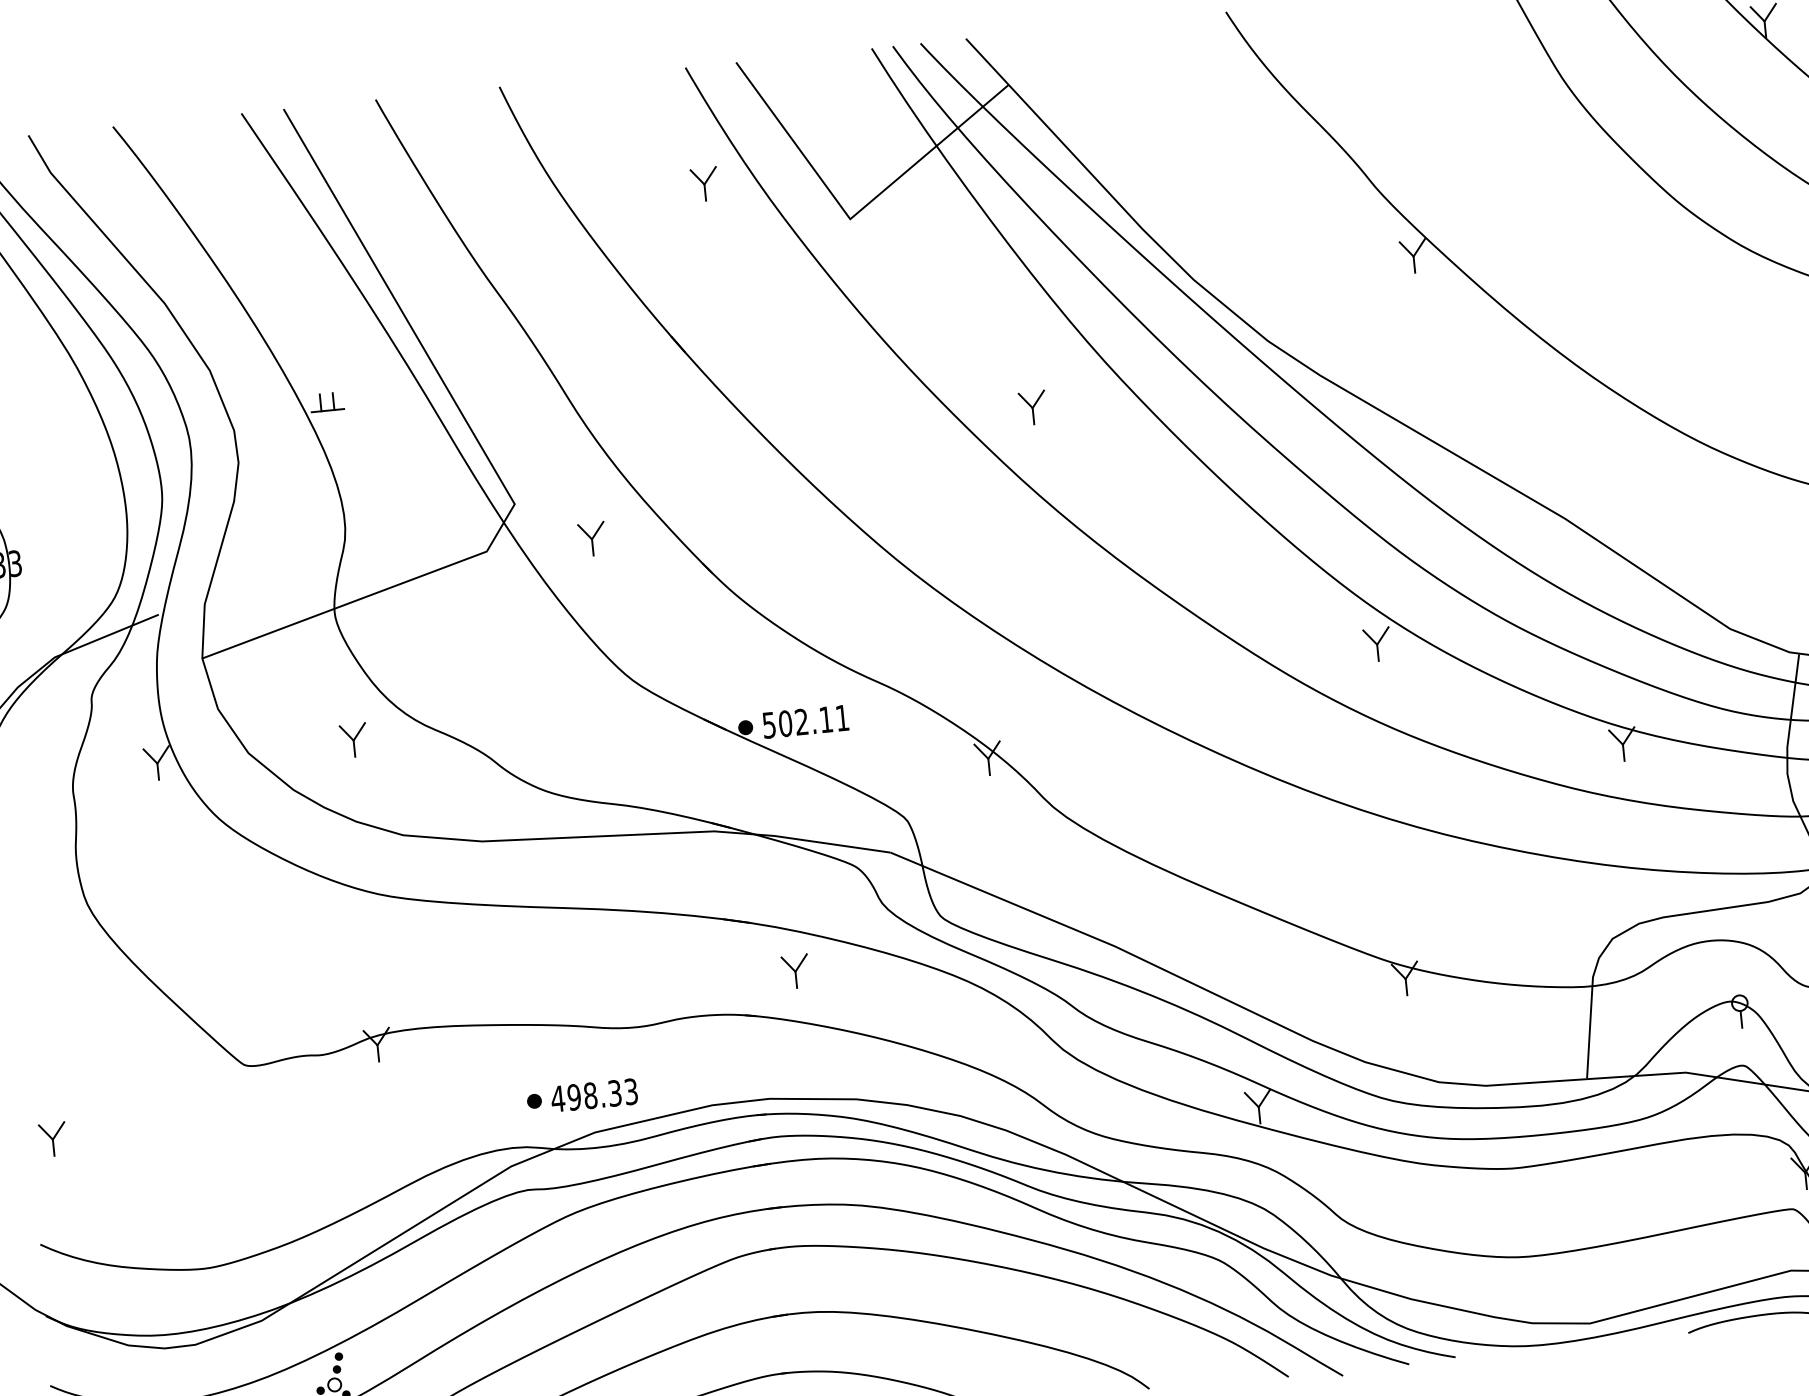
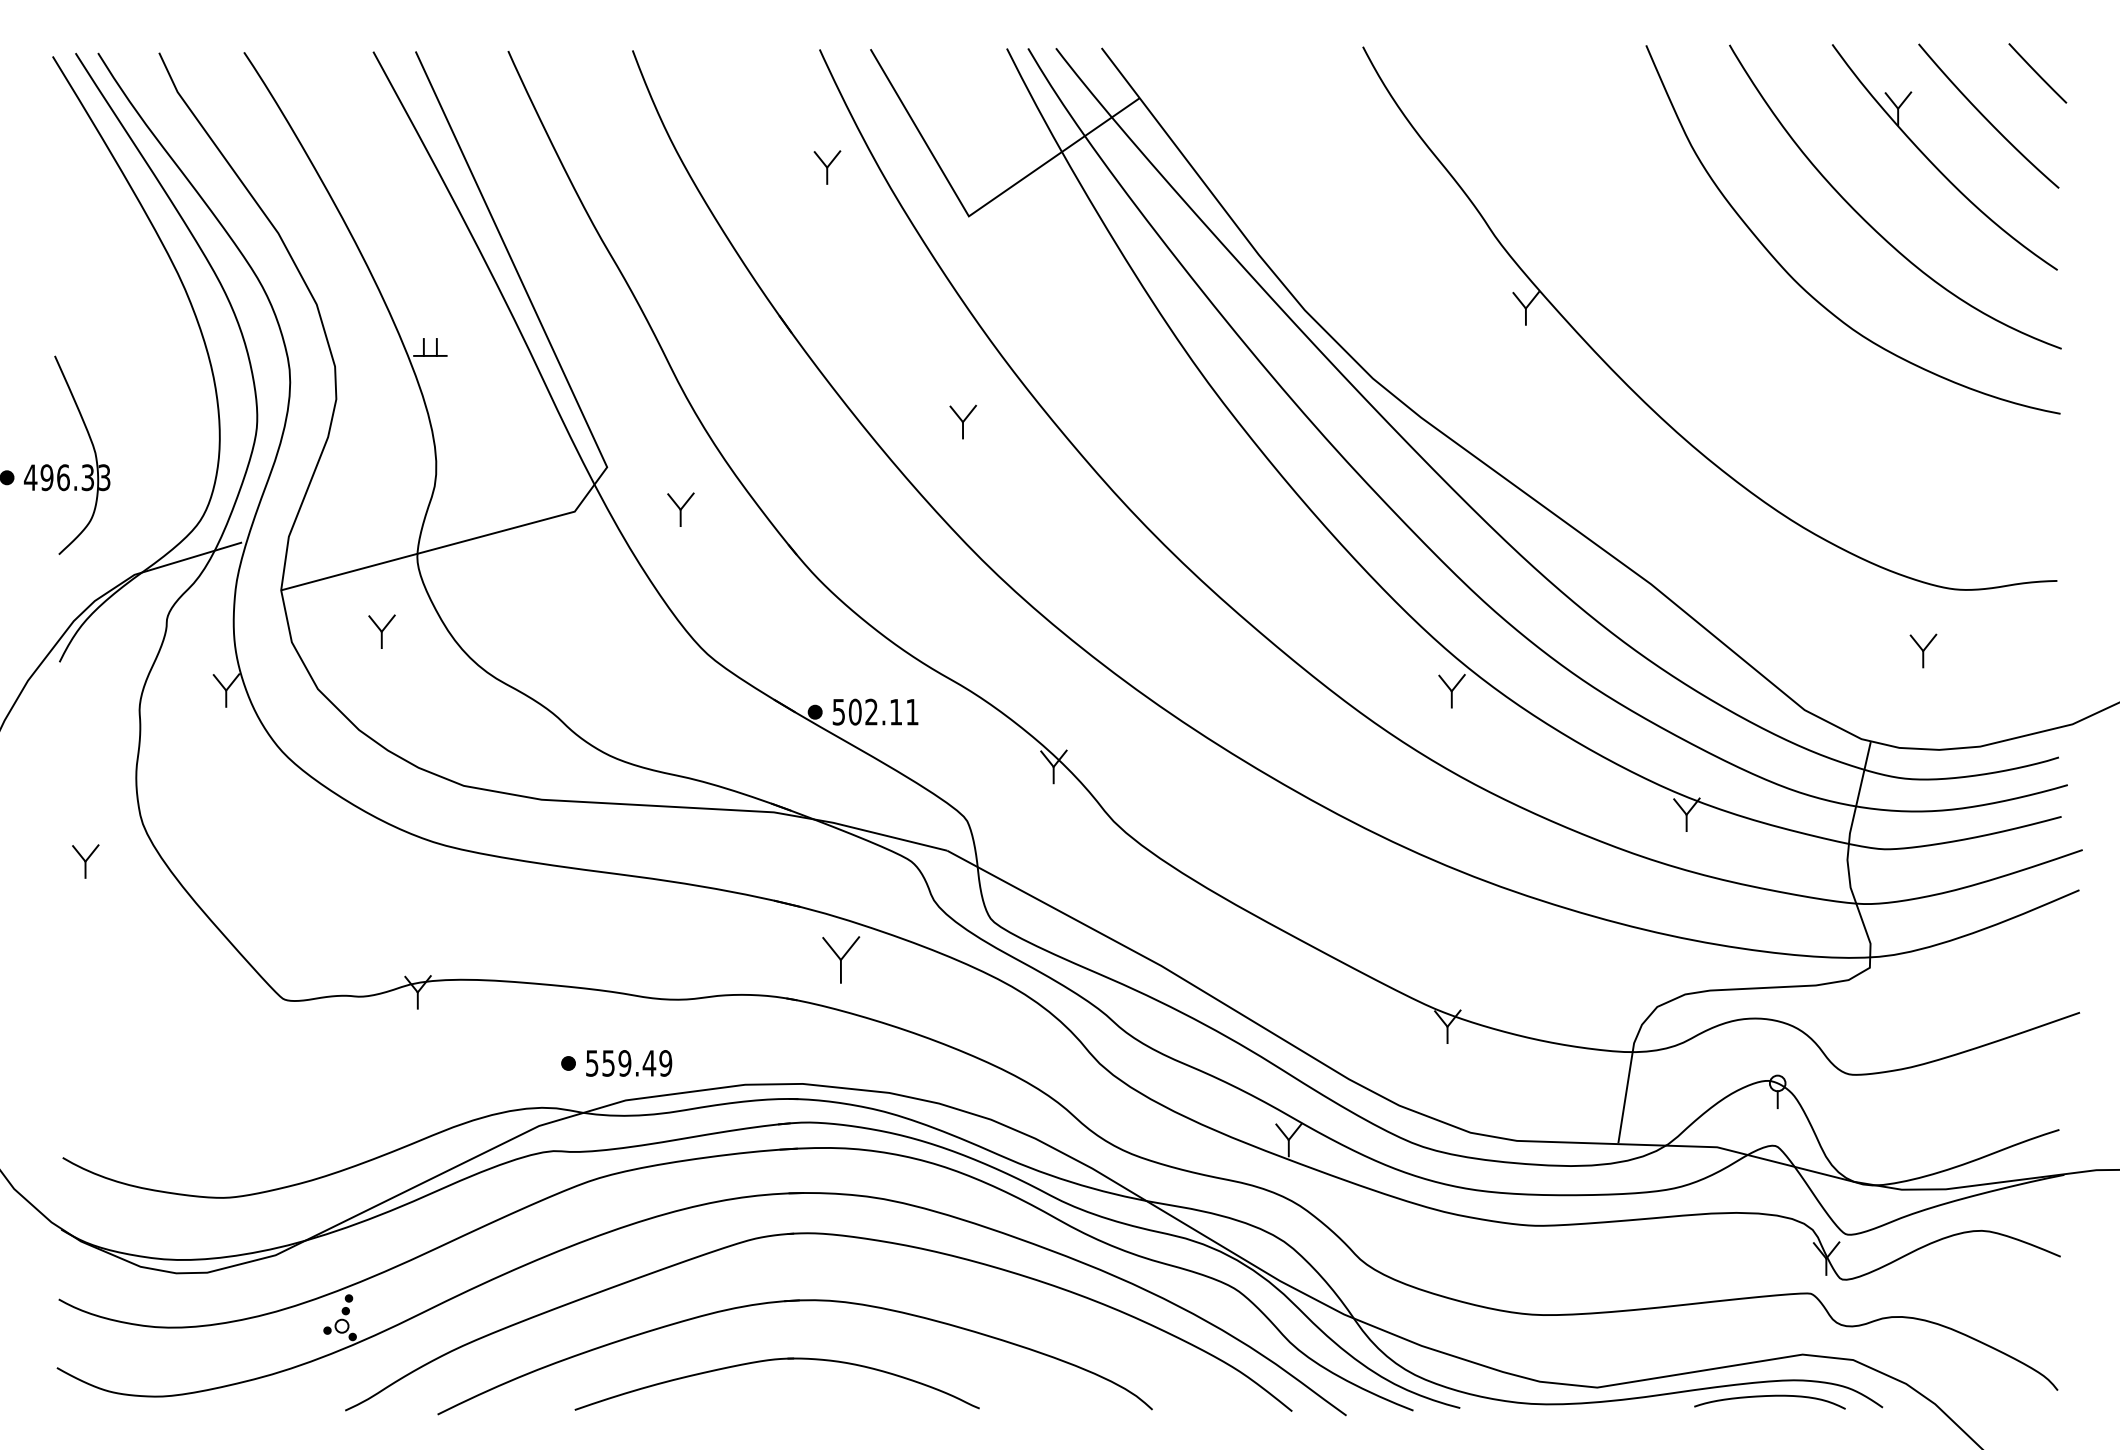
part: (1032, 407) -> (962, 421), moved
part: (353, 740) -> (381, 631), moved
part: (794, 971) -> (840, 959), size x1.4
text: (594, 1095) -> (628, 1063), 498.33 -> 559.49
part: (52, 1139) -> (85, 861), moved

